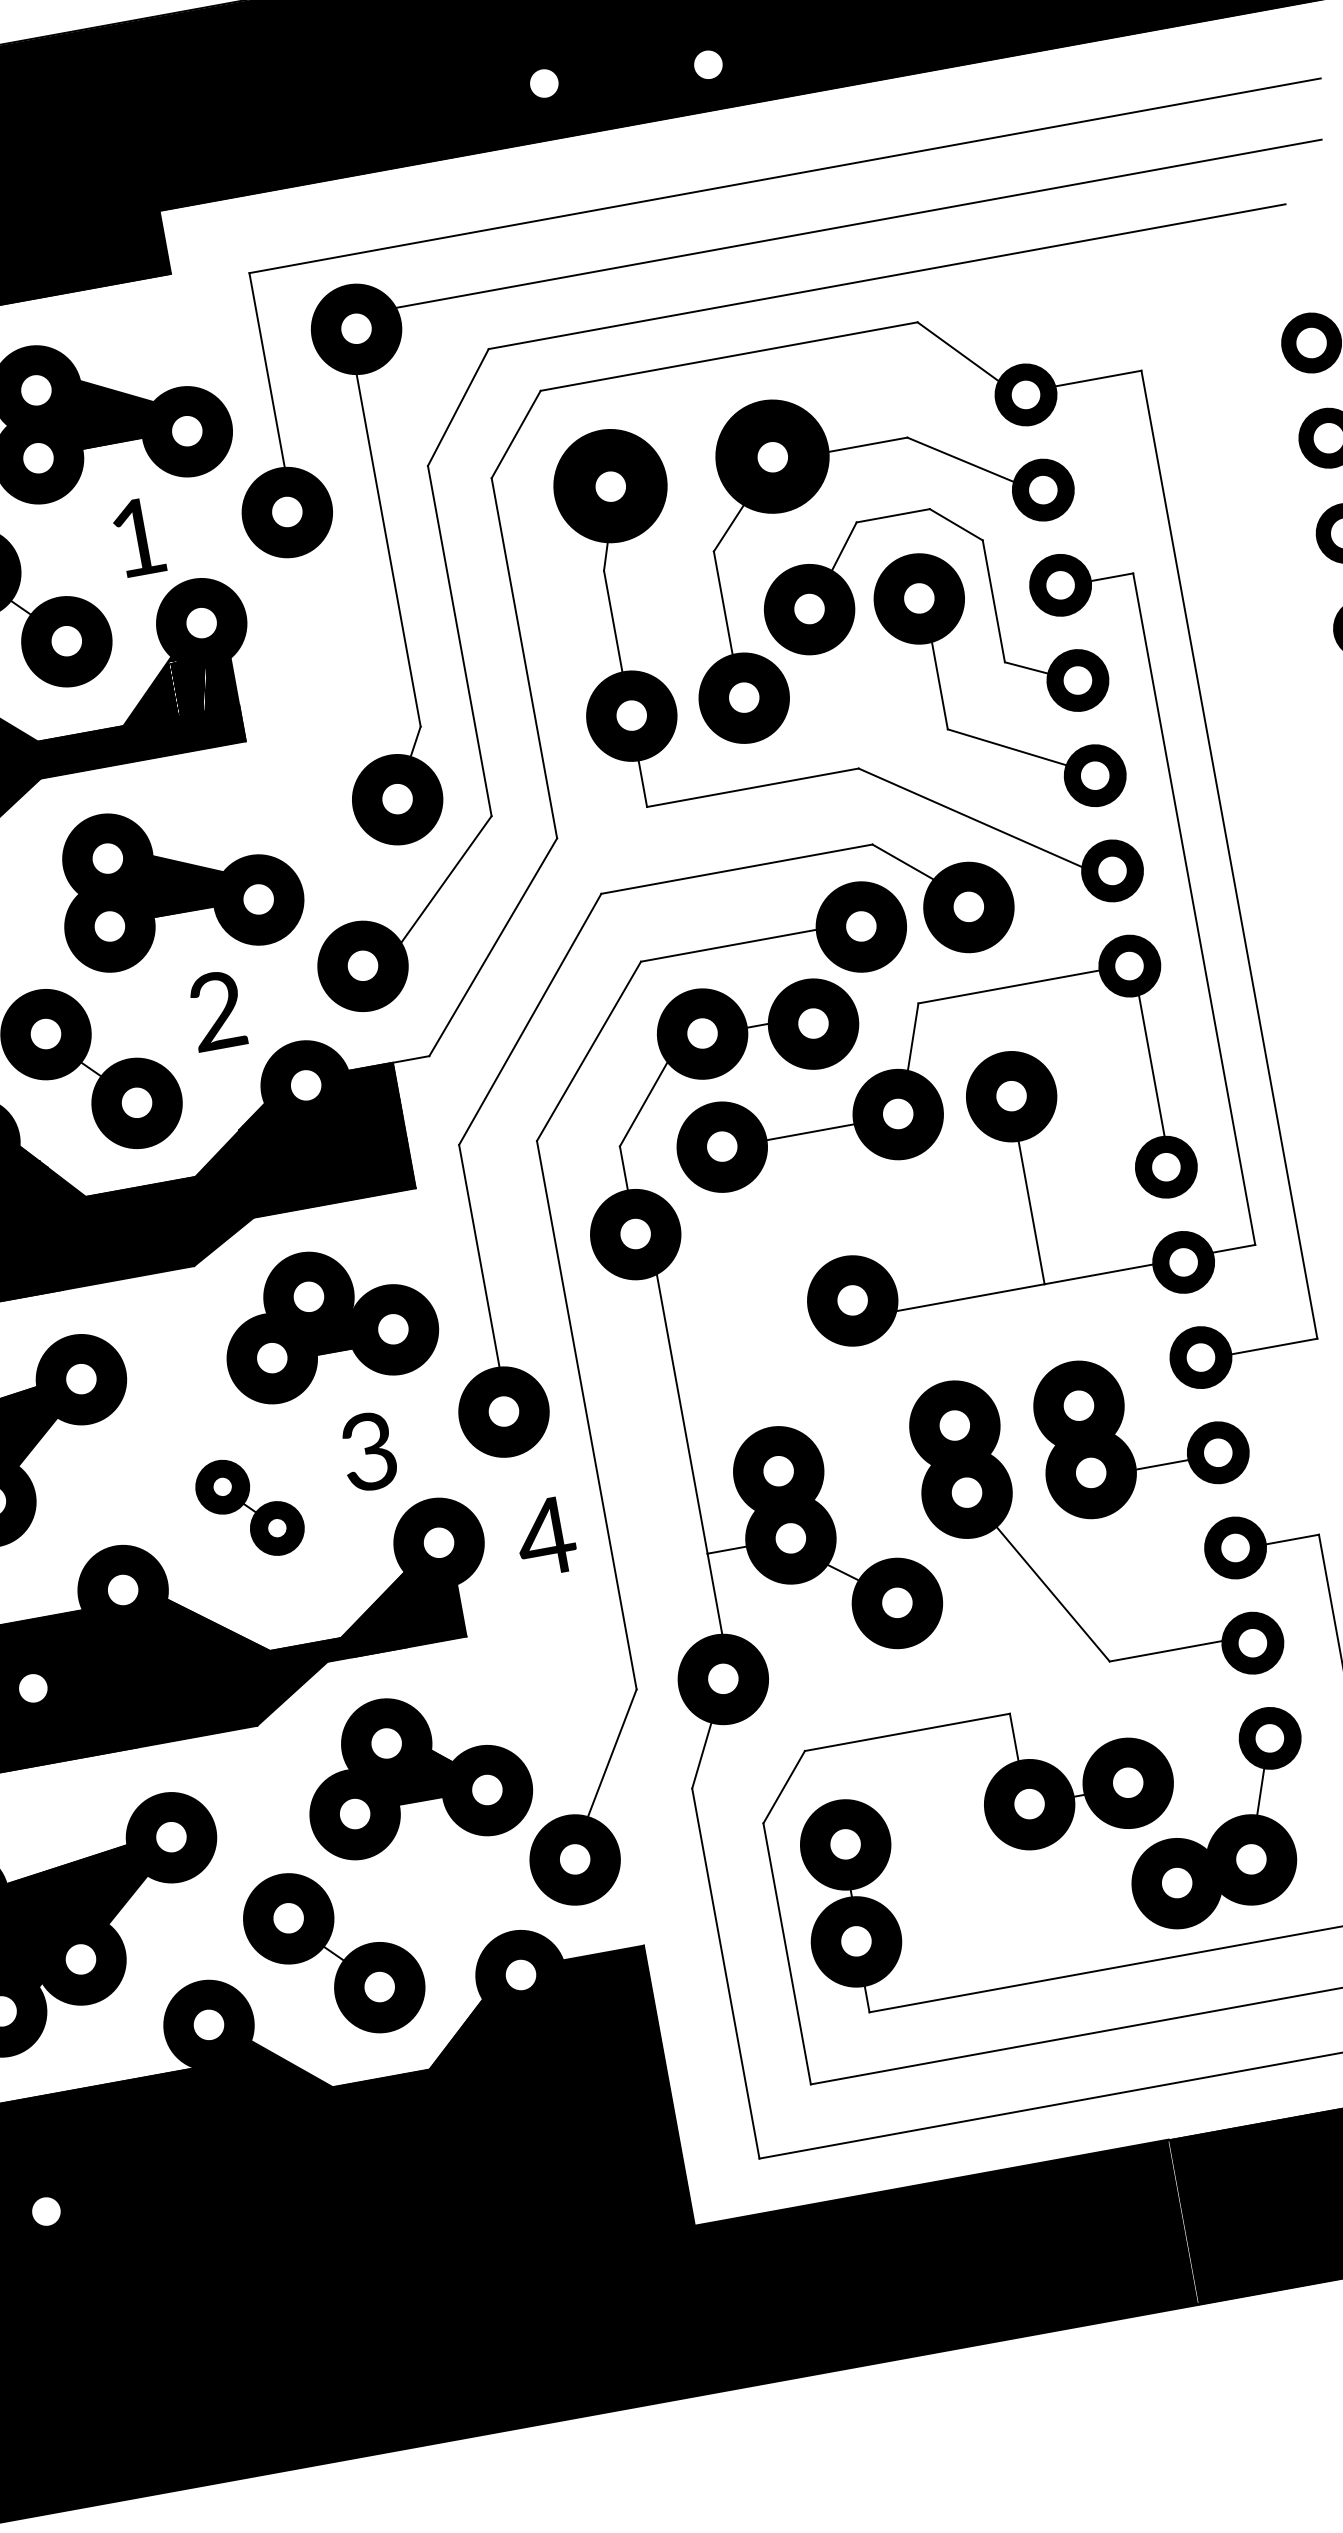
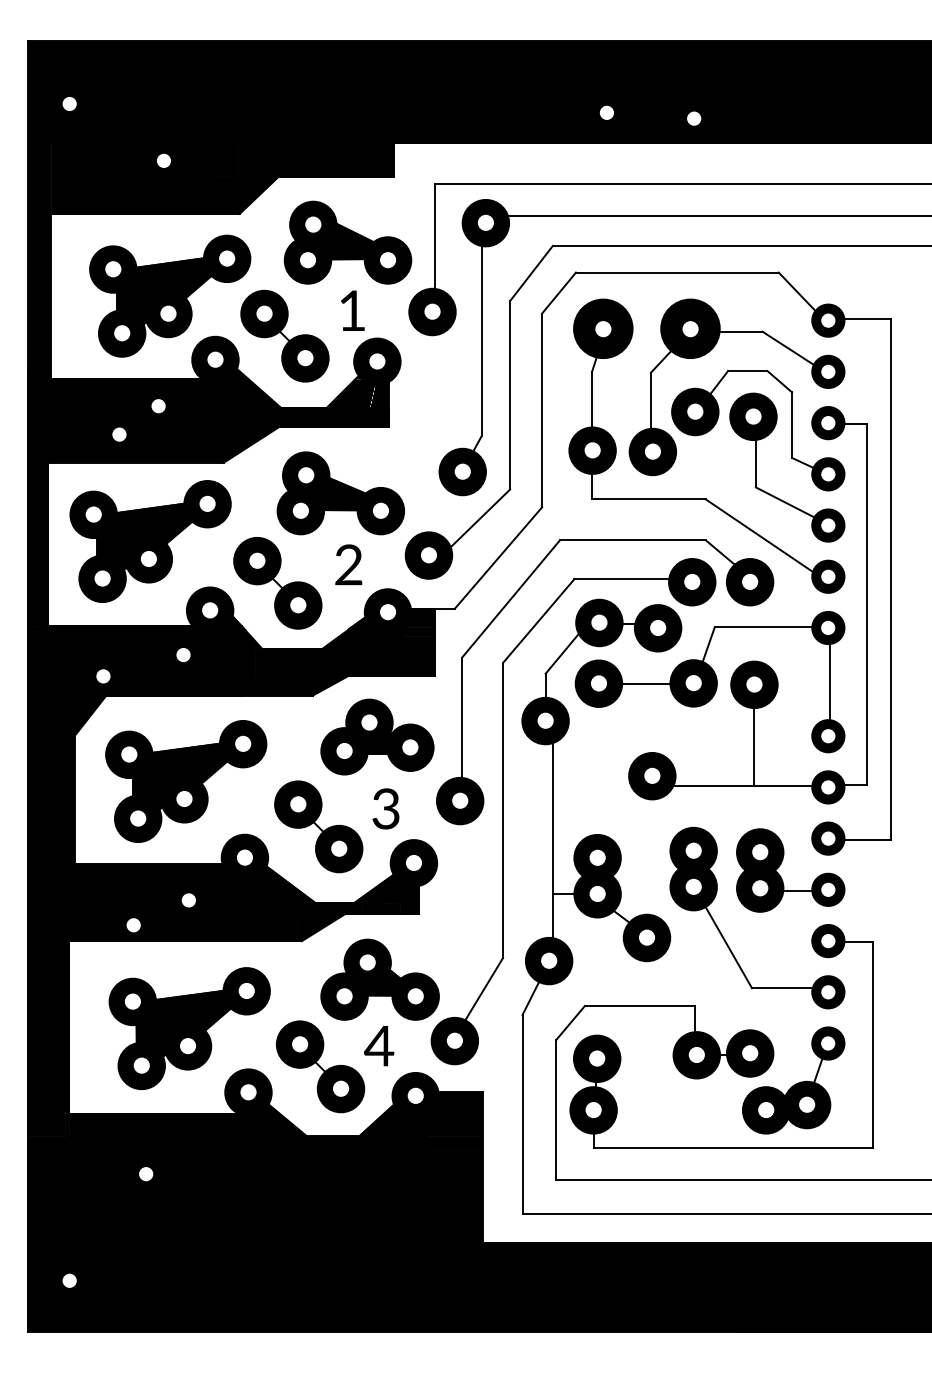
part: (249, 1507) -> (318, 826), size x1.67
text: (546, 1537) -> (379, 1046), moved

